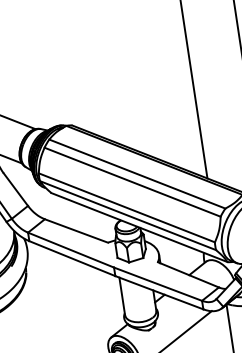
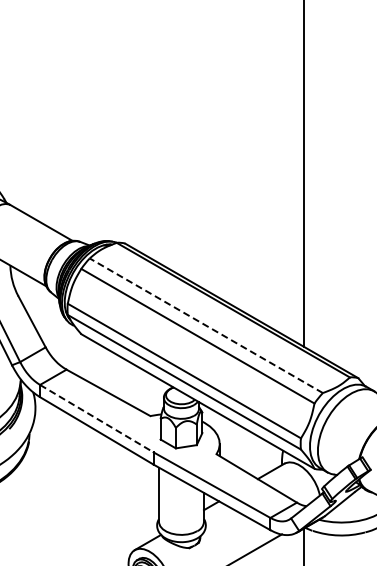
line: (137, 173) -> (206, 325), solid -> dashed
line: (71, 249) -> (97, 418), solid -> dashed

